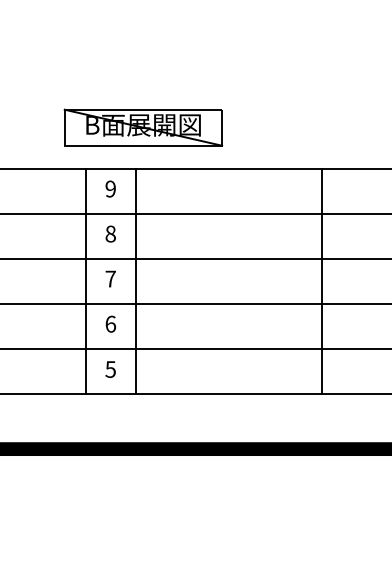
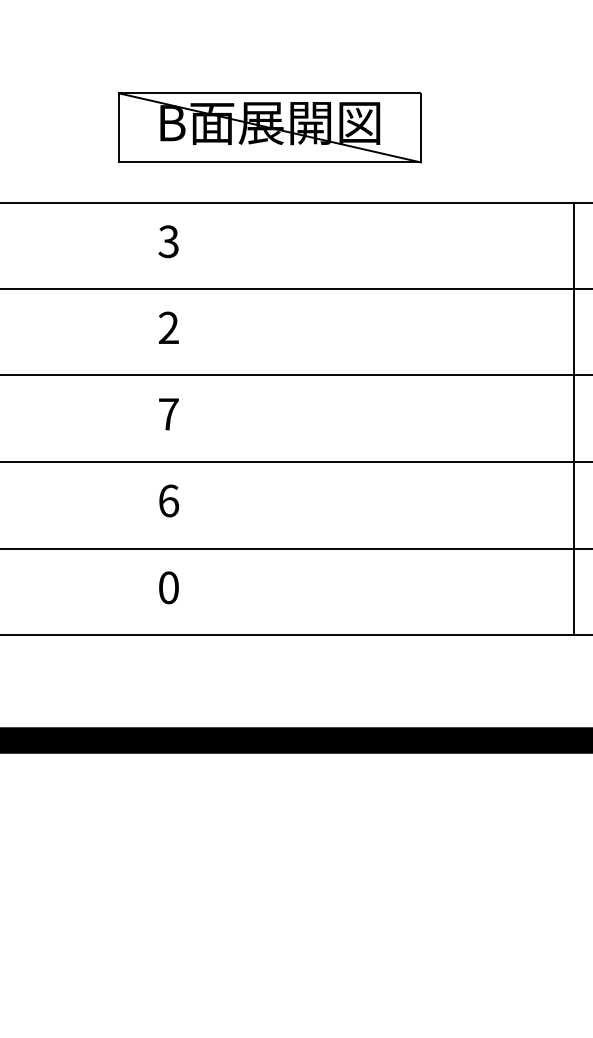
part: (143, 127) -> (270, 127), moved
text: (110, 189) -> (168, 242), 9 -> 3
text: (110, 233) -> (168, 326), 8 -> 2
line: (85, 281) -> (120, 418), removed
line: (135, 281) -> (216, 418), removed
text: (110, 369) -> (168, 587), 5 -> 0

